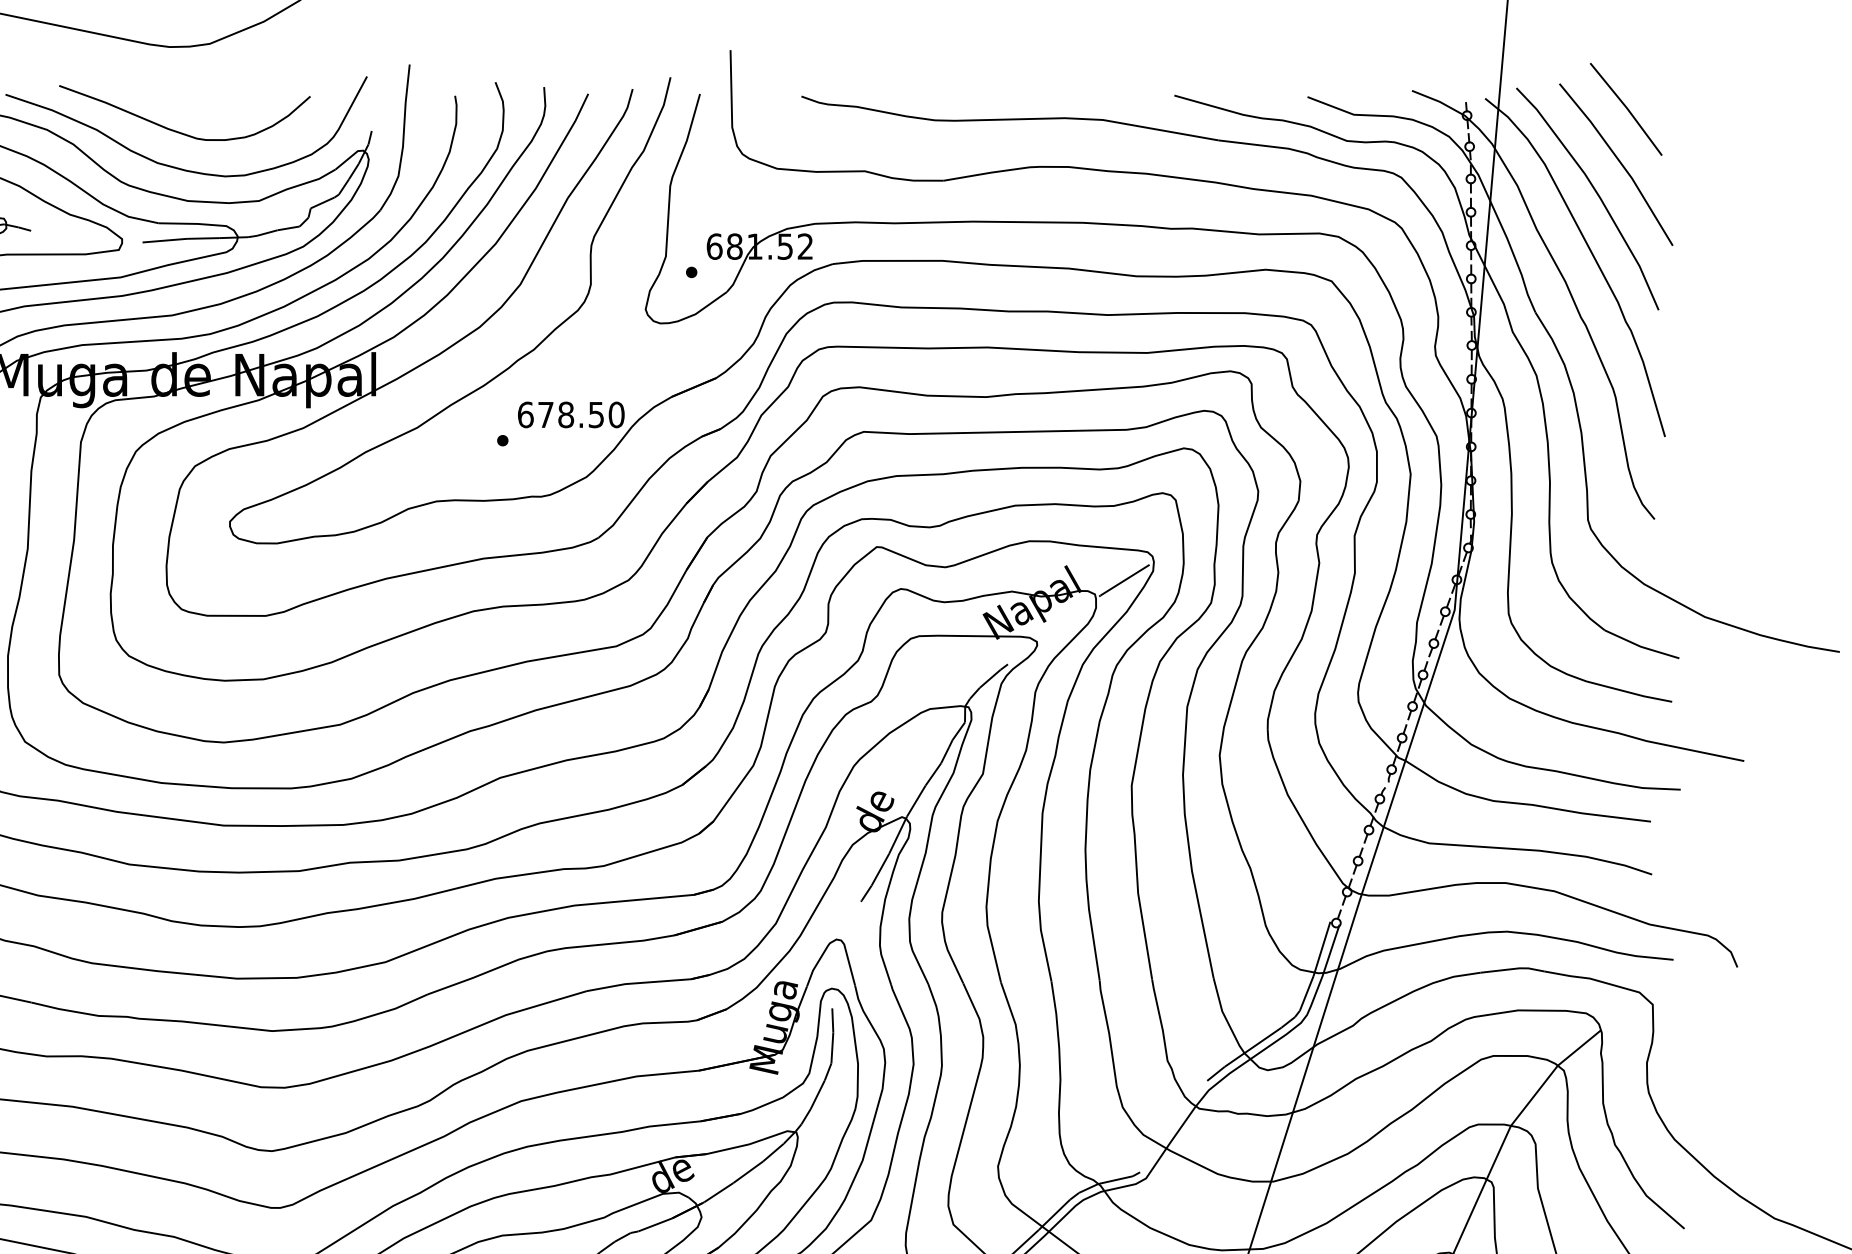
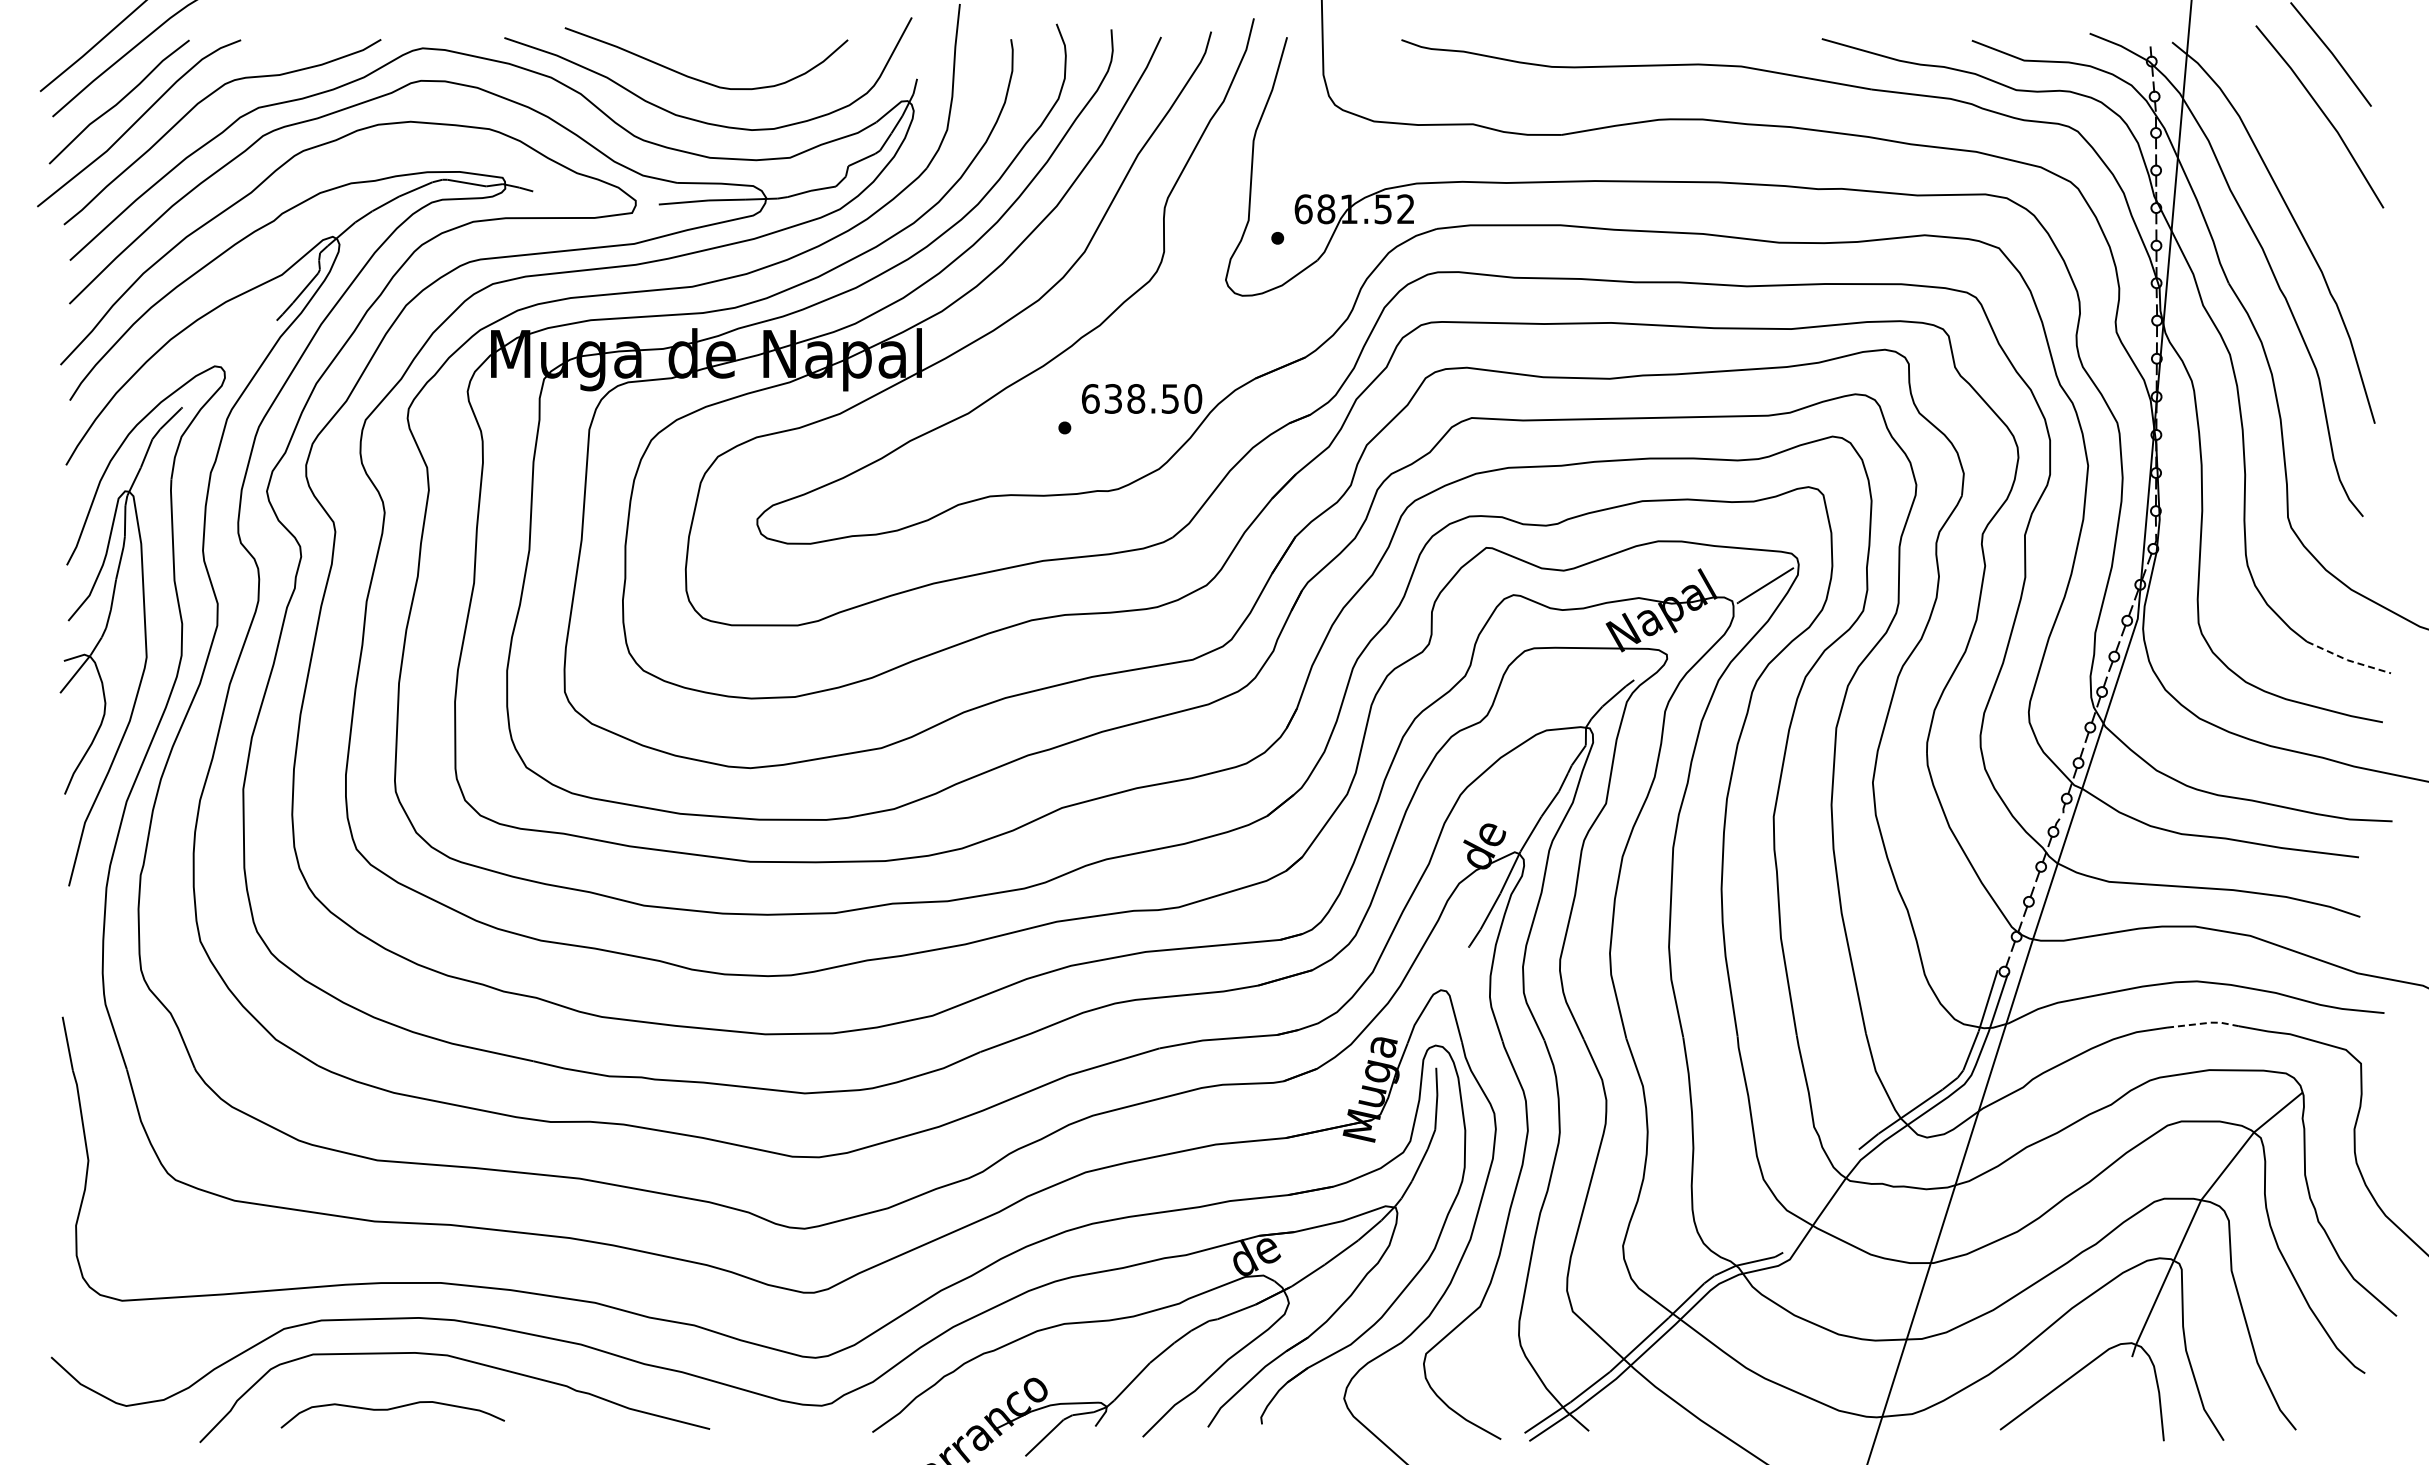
curve: (1595, 192) -> (2296, 148), removed
text: (545, 414) -> (1112, 398), 678.50 -> 638.50
line: (1640, 646) -> (2347, 660), solid -> dashed
line: (1514, 969) -> (2205, 1023), solid -> dashed

